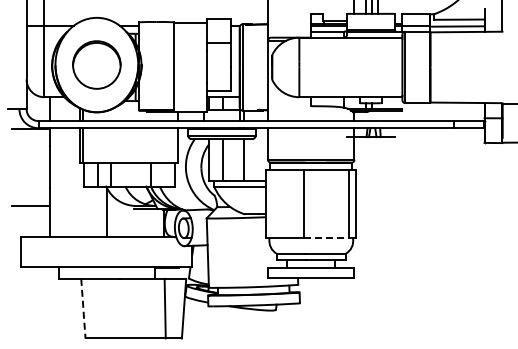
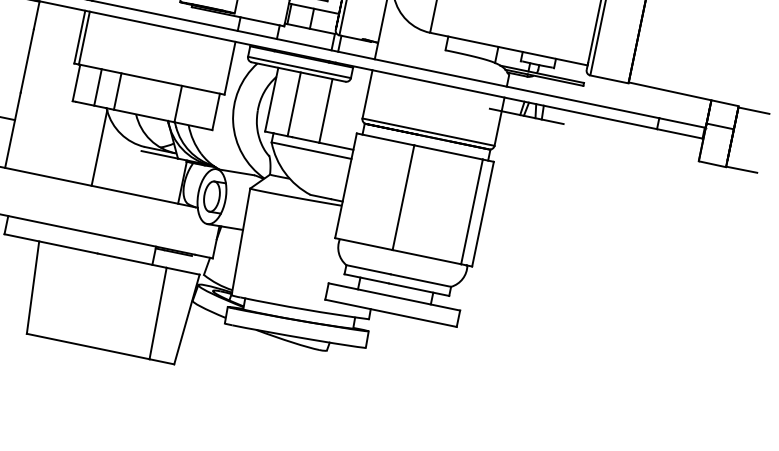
line: (326, 238) -> (426, 257), dashed -> solid
line: (83, 308) -> (33, 287), dashed -> solid

